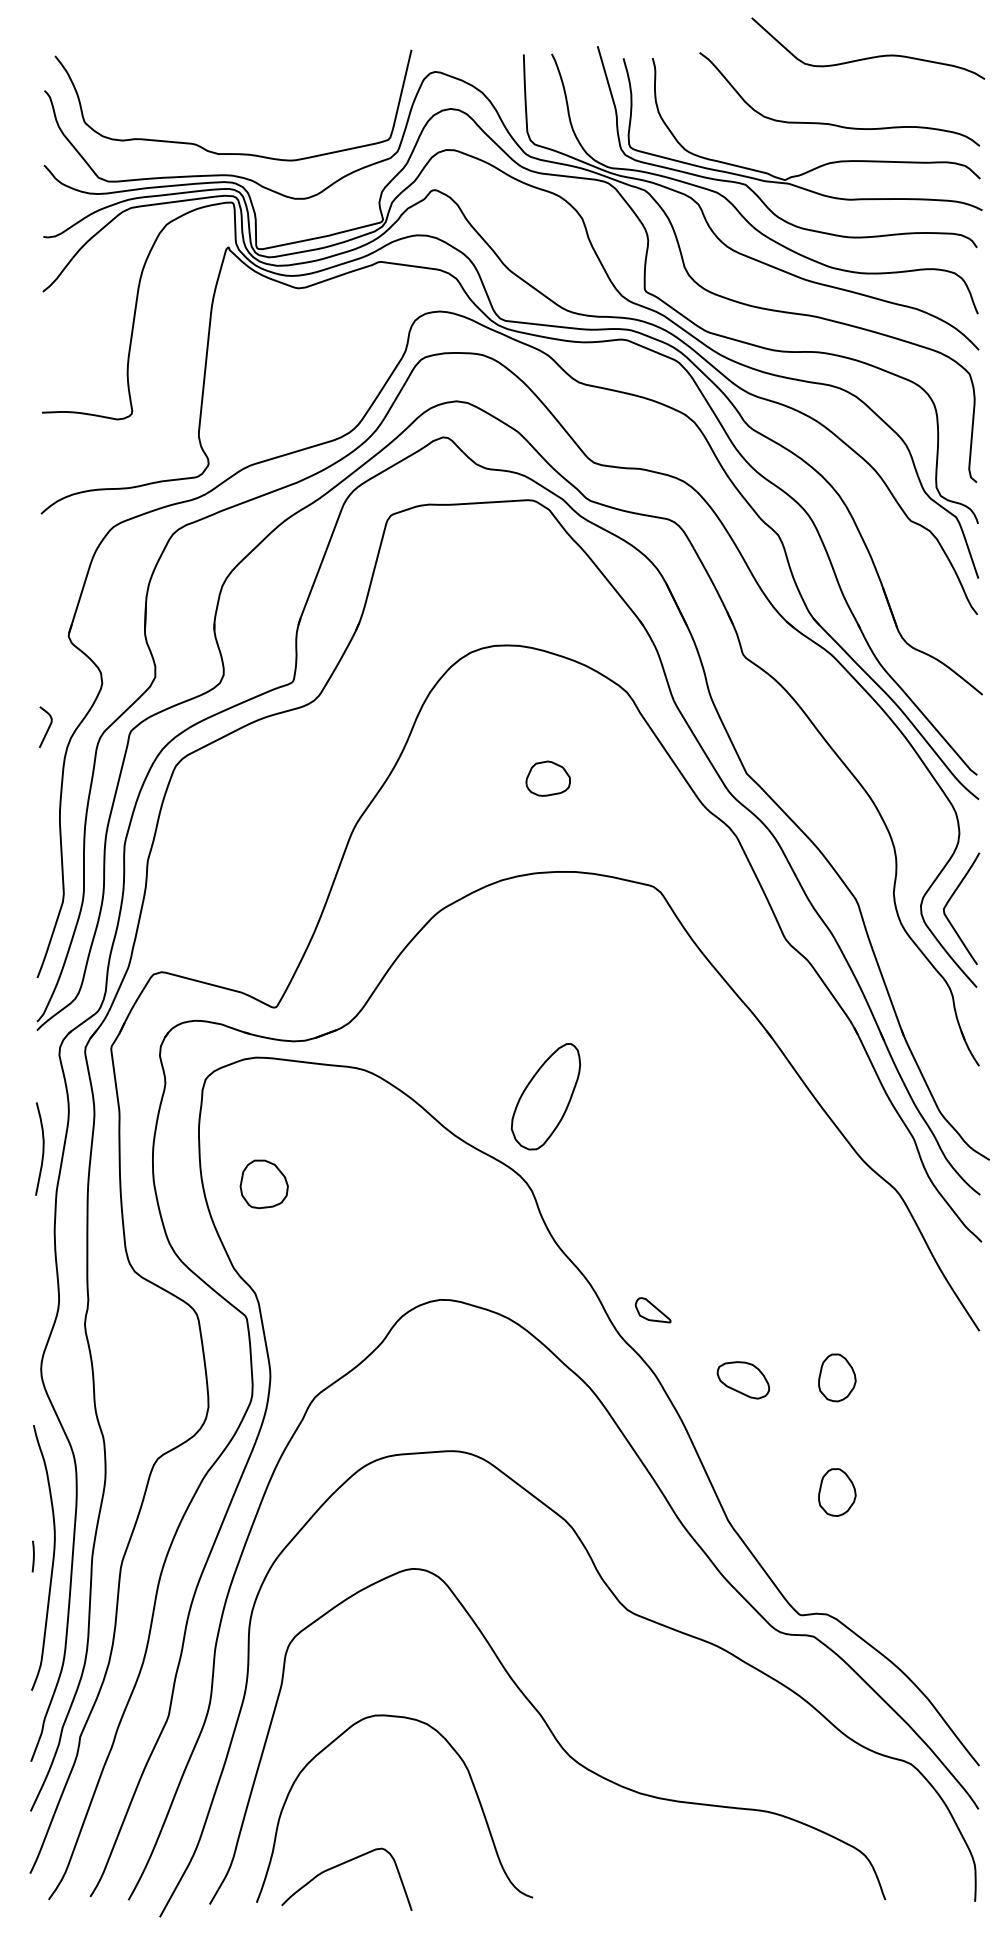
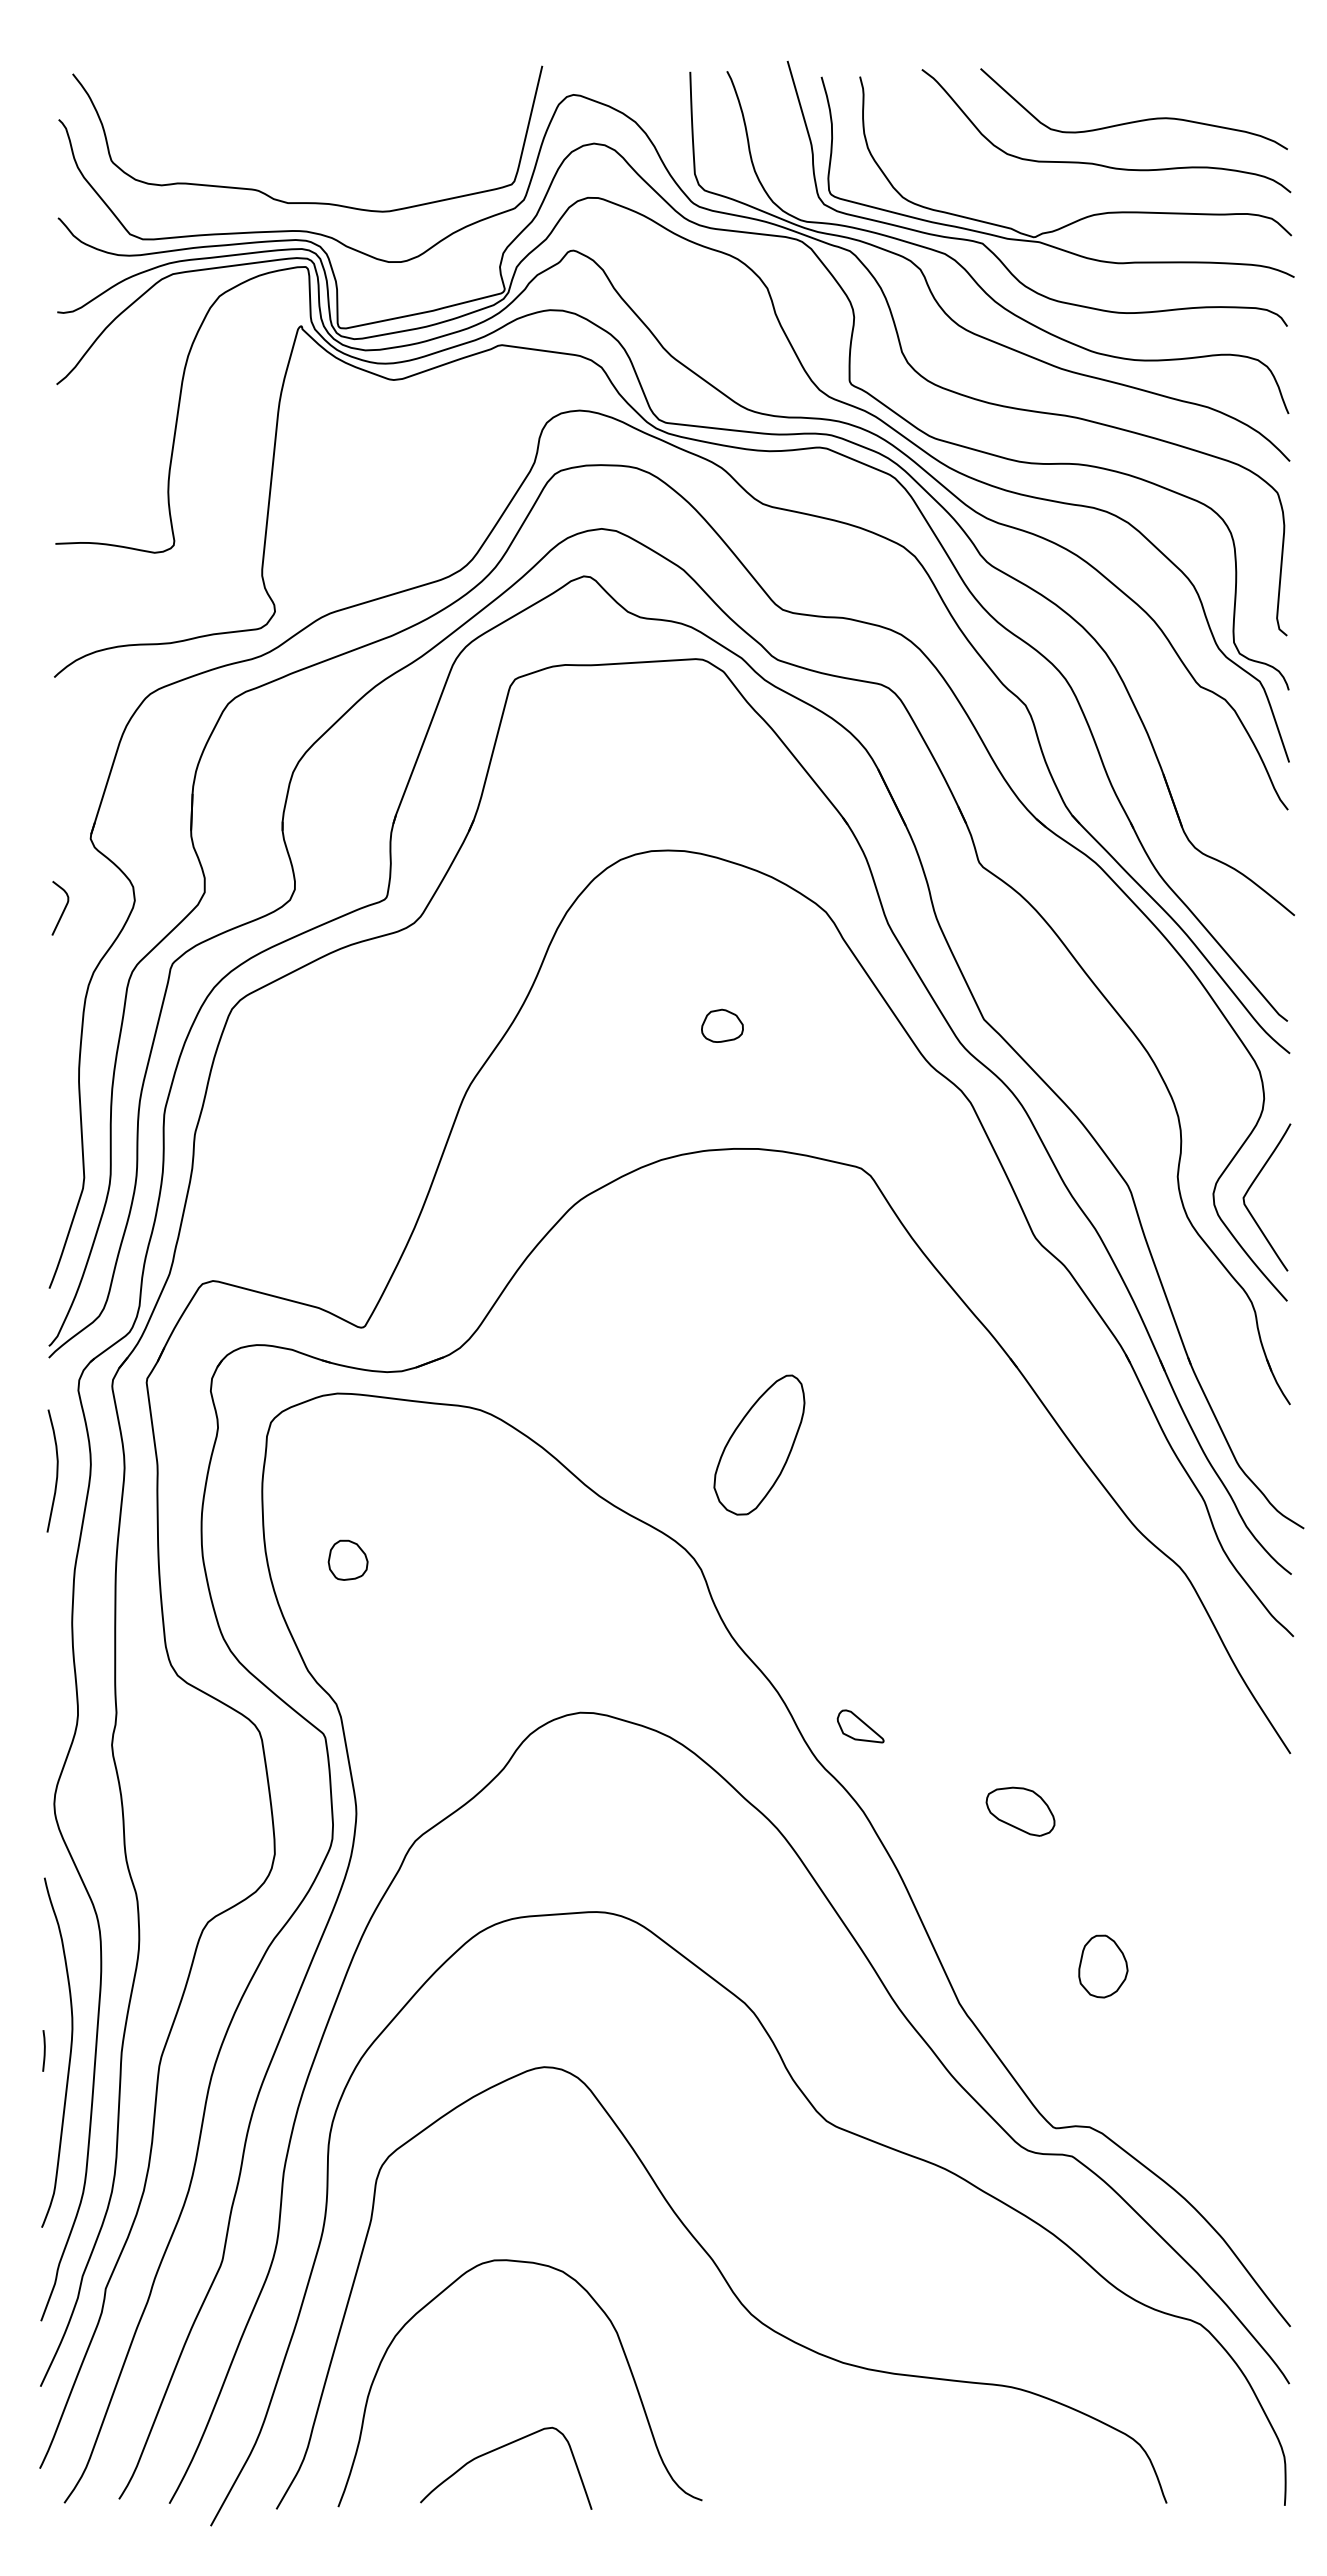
curve: (869, 57) -> (1135, 120), moved
curve: (48, 728) -> (63, 909), moved
part: (548, 778) -> (722, 1025), size x0.71
part: (546, 1096) -> (759, 1444), moved
curve: (42, 1148) -> (56, 1470), moved
part: (263, 1183) -> (347, 1559), size x0.62
part: (837, 1377) -> (1103, 1815), removed
part: (743, 1380) -> (1020, 1811), moved
curve: (343, 1864) -> (501, 2448), moved

